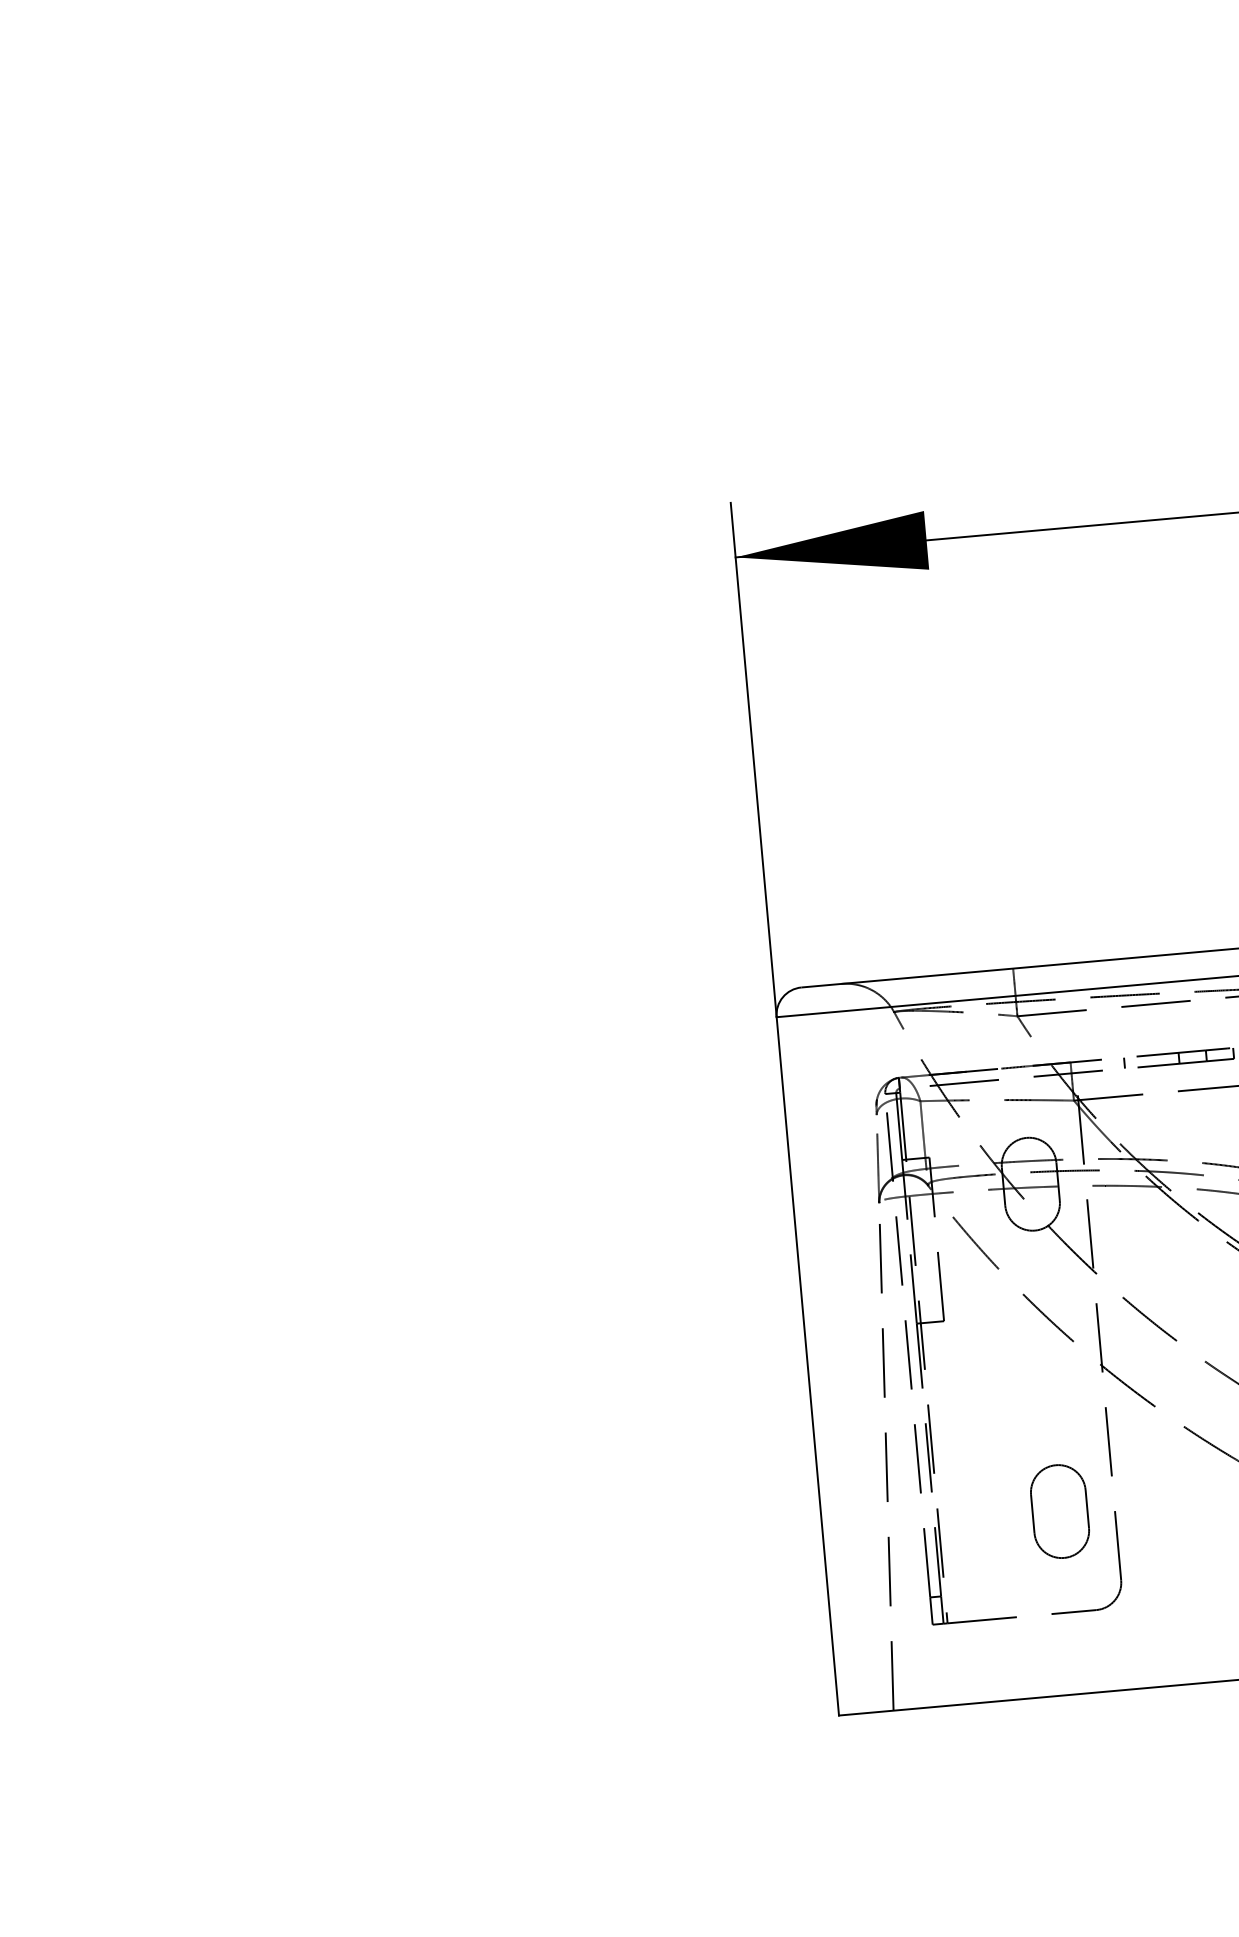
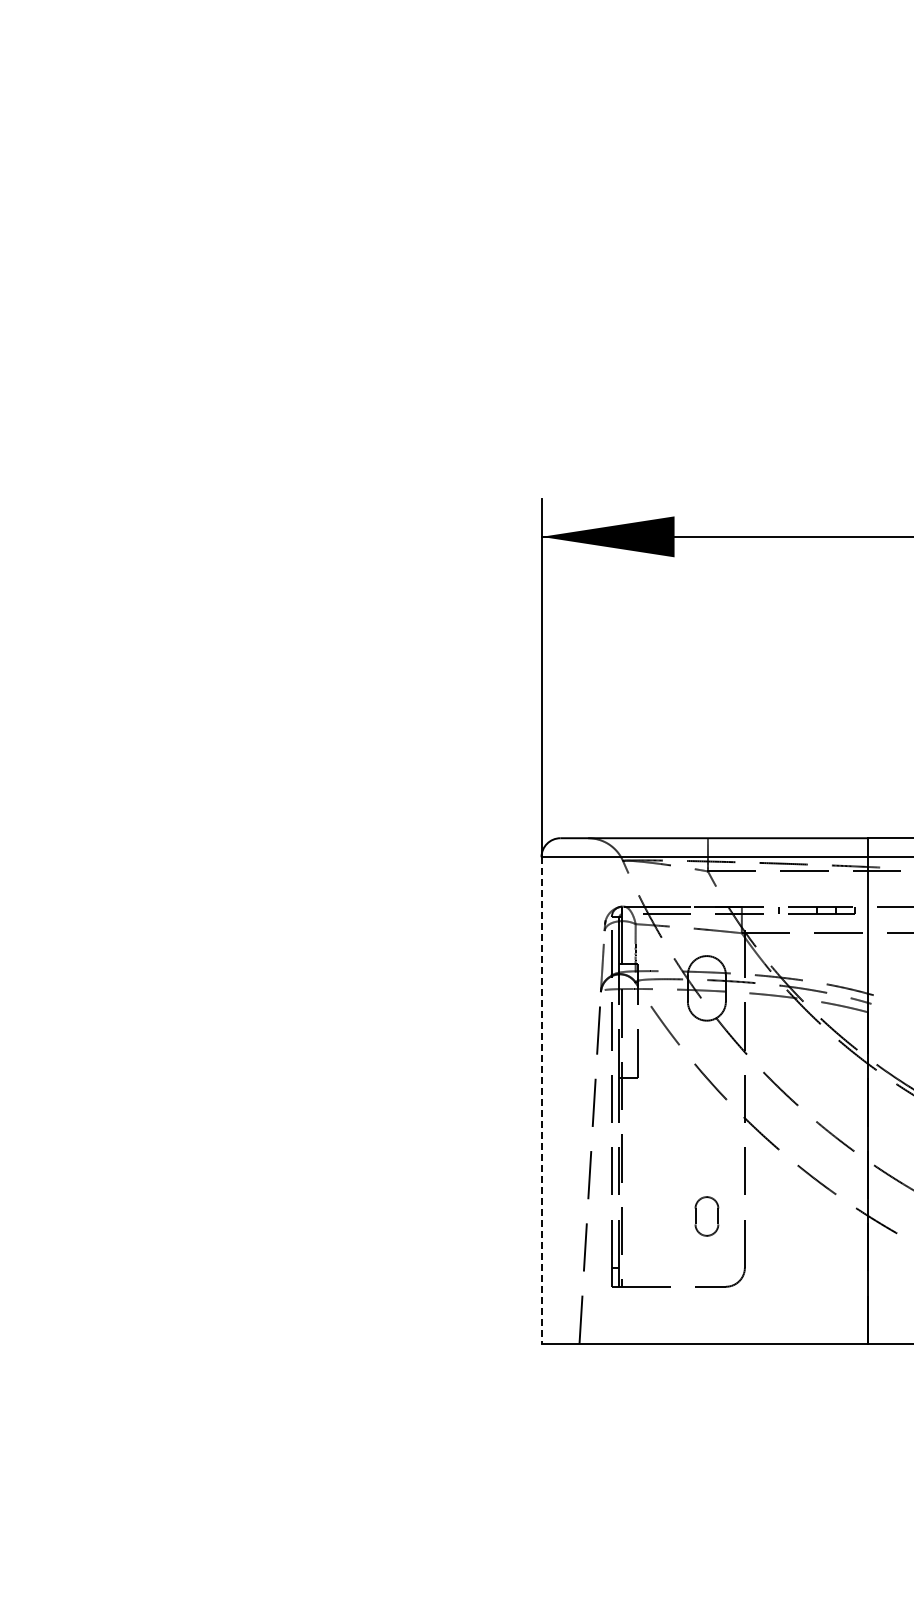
line: (807, 1367) -> (541, 1101), solid -> dashed
part: (1059, 1511) -> (706, 1216), size x0.6

